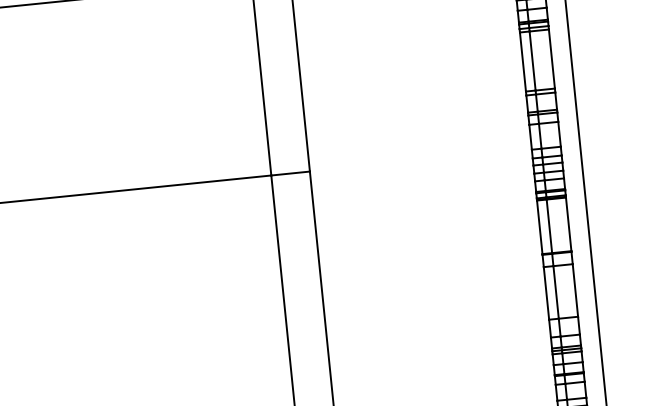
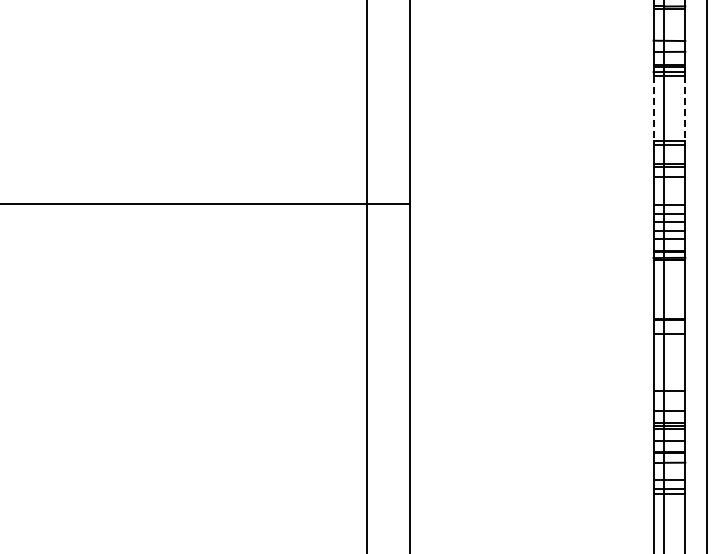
line: (552, 59) -> (685, 108), solid -> dashed
line: (522, 62) -> (653, 108), solid -> dashed

